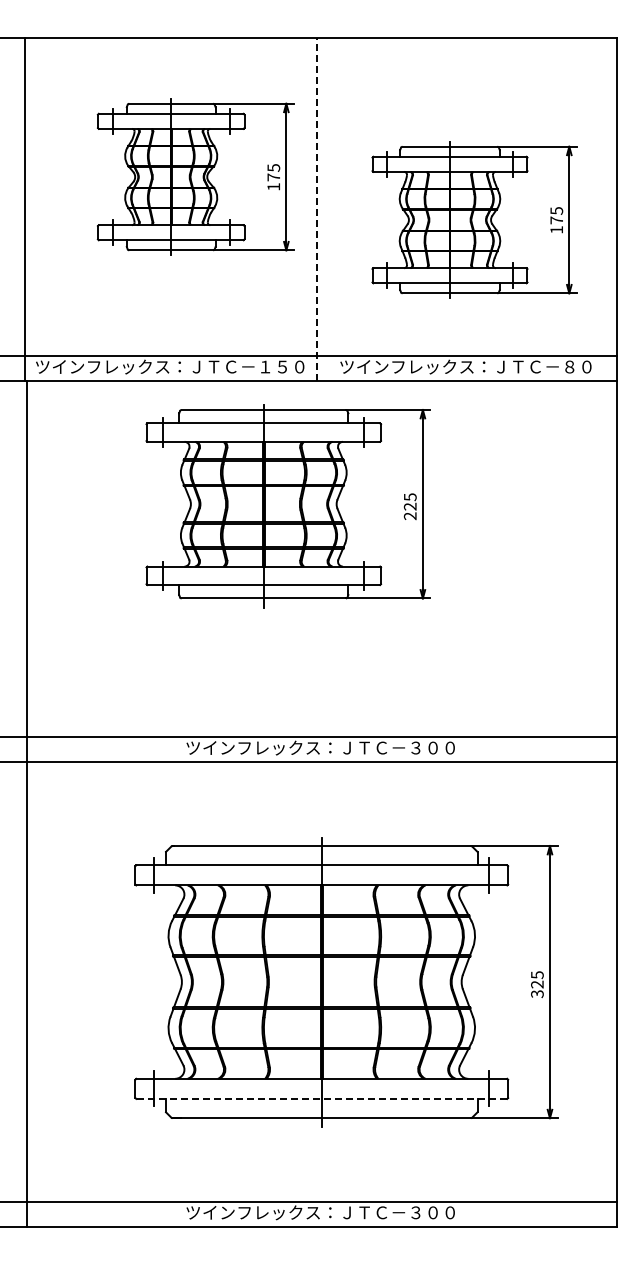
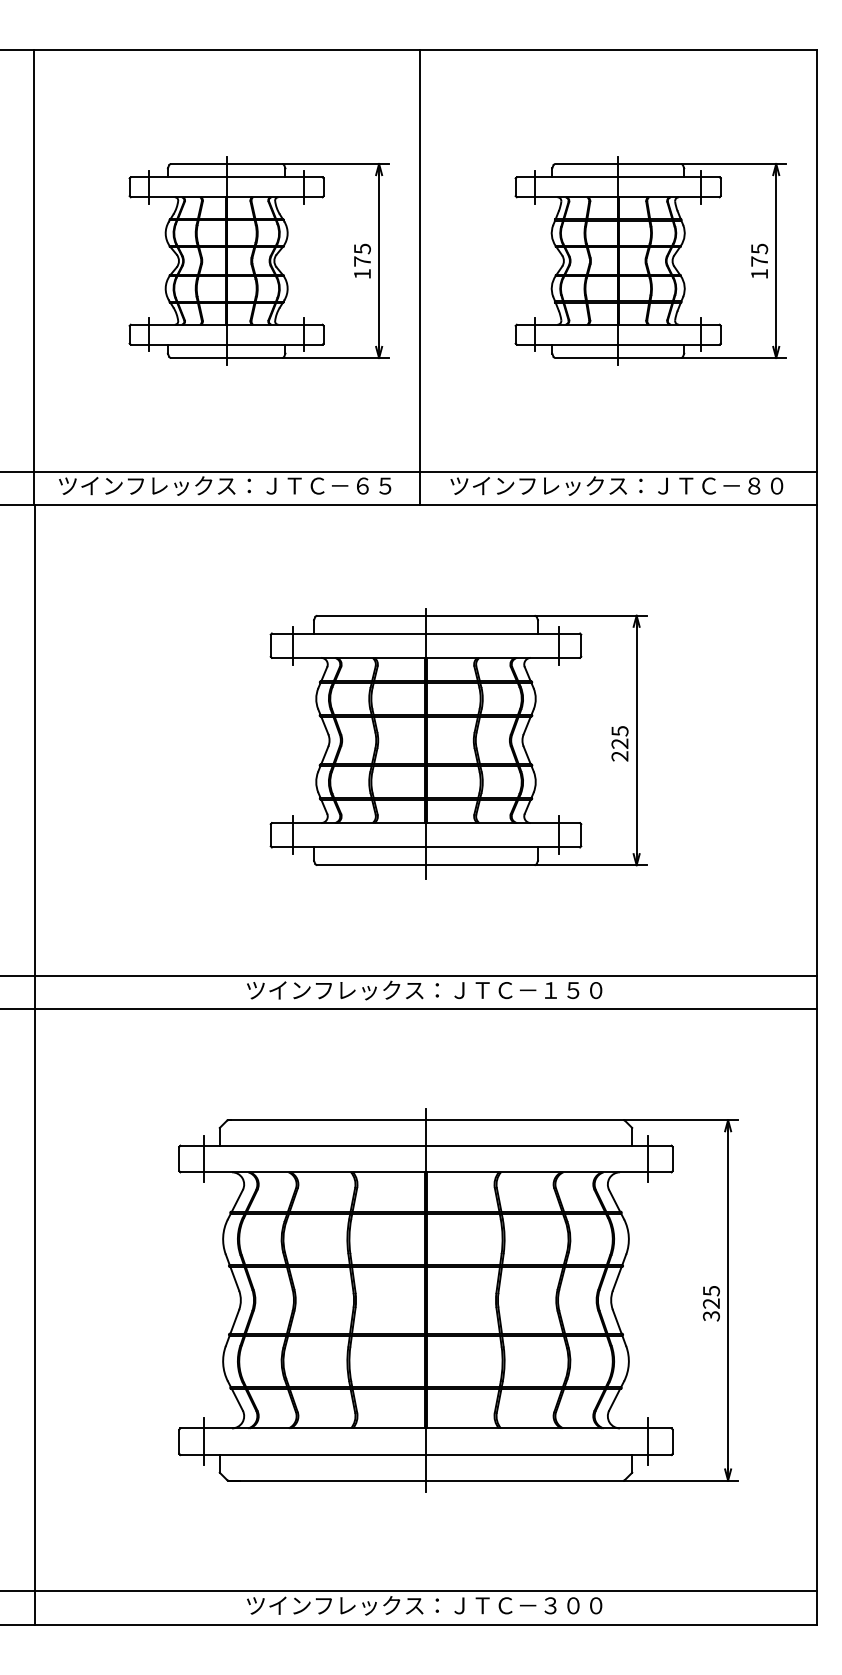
part: (195, 176) -> (258, 260), moved
line: (317, 209) -> (420, 277), dashed -> solid
part: (474, 219) -> (650, 260), moved
text: (170, 366) -> (225, 485), ツインフレックス：ＪＴＣ－１５０ -> ツインフレックス：ＪＴＣ－６５
part: (287, 506) -> (457, 743), moved
text: (424, 747) -> (561, 989), ツインフレックス：ＪＴＣ－３００ -> ツインフレックス：ＪＴＣ－１５０
line: (321, 1098) -> (425, 1454), dashed -> solid

